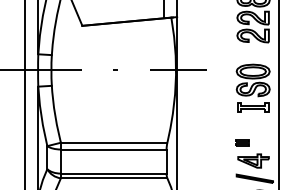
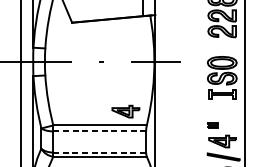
part: (143, 126) -> (125, 111), added
line: (113, 149) -> (99, 131), solid -> dashed
line: (113, 173) -> (99, 152), solid -> dashed

